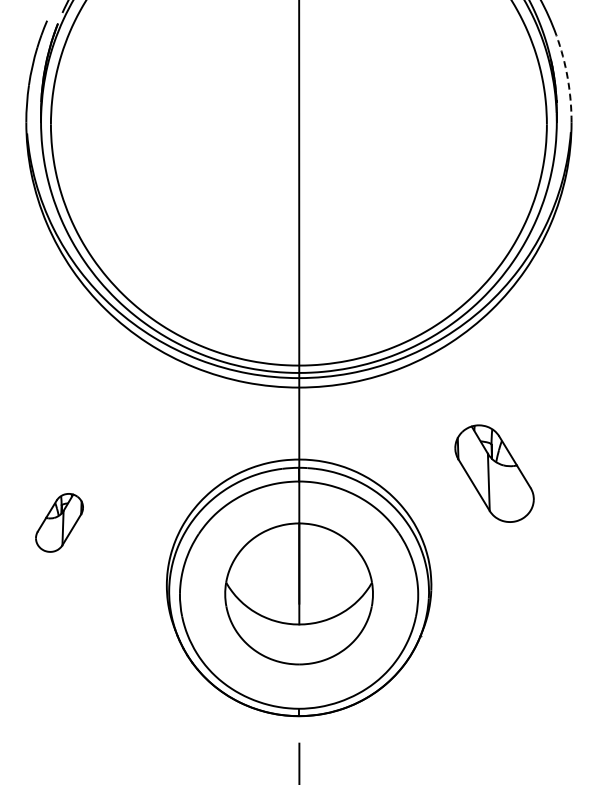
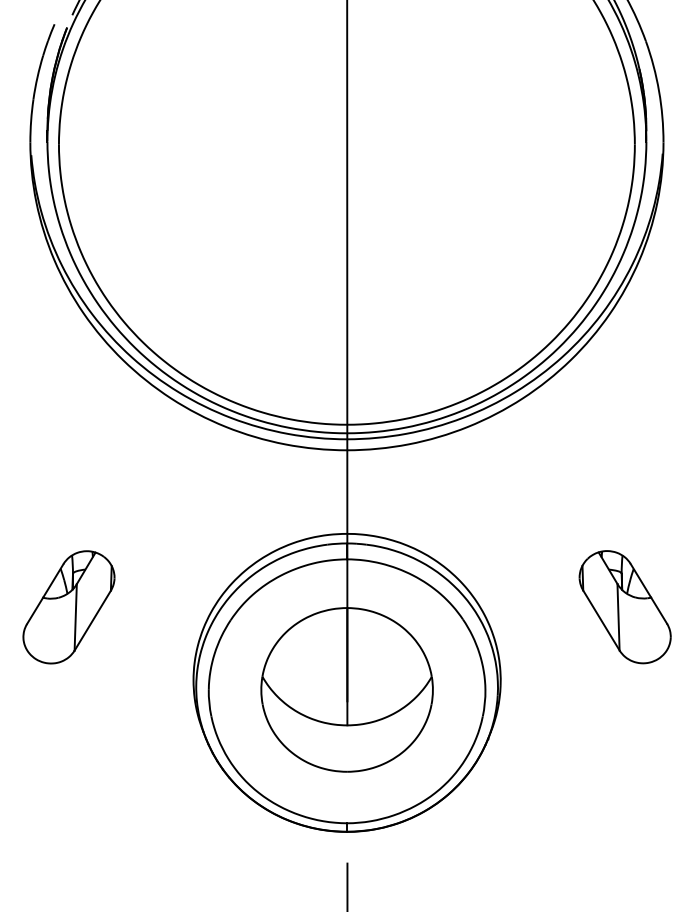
arc: (567, 78) -> (658, 91), dashed -> solid
part: (494, 473) -> (625, 606), moved
part: (59, 522) -> (68, 606), size x1.67

